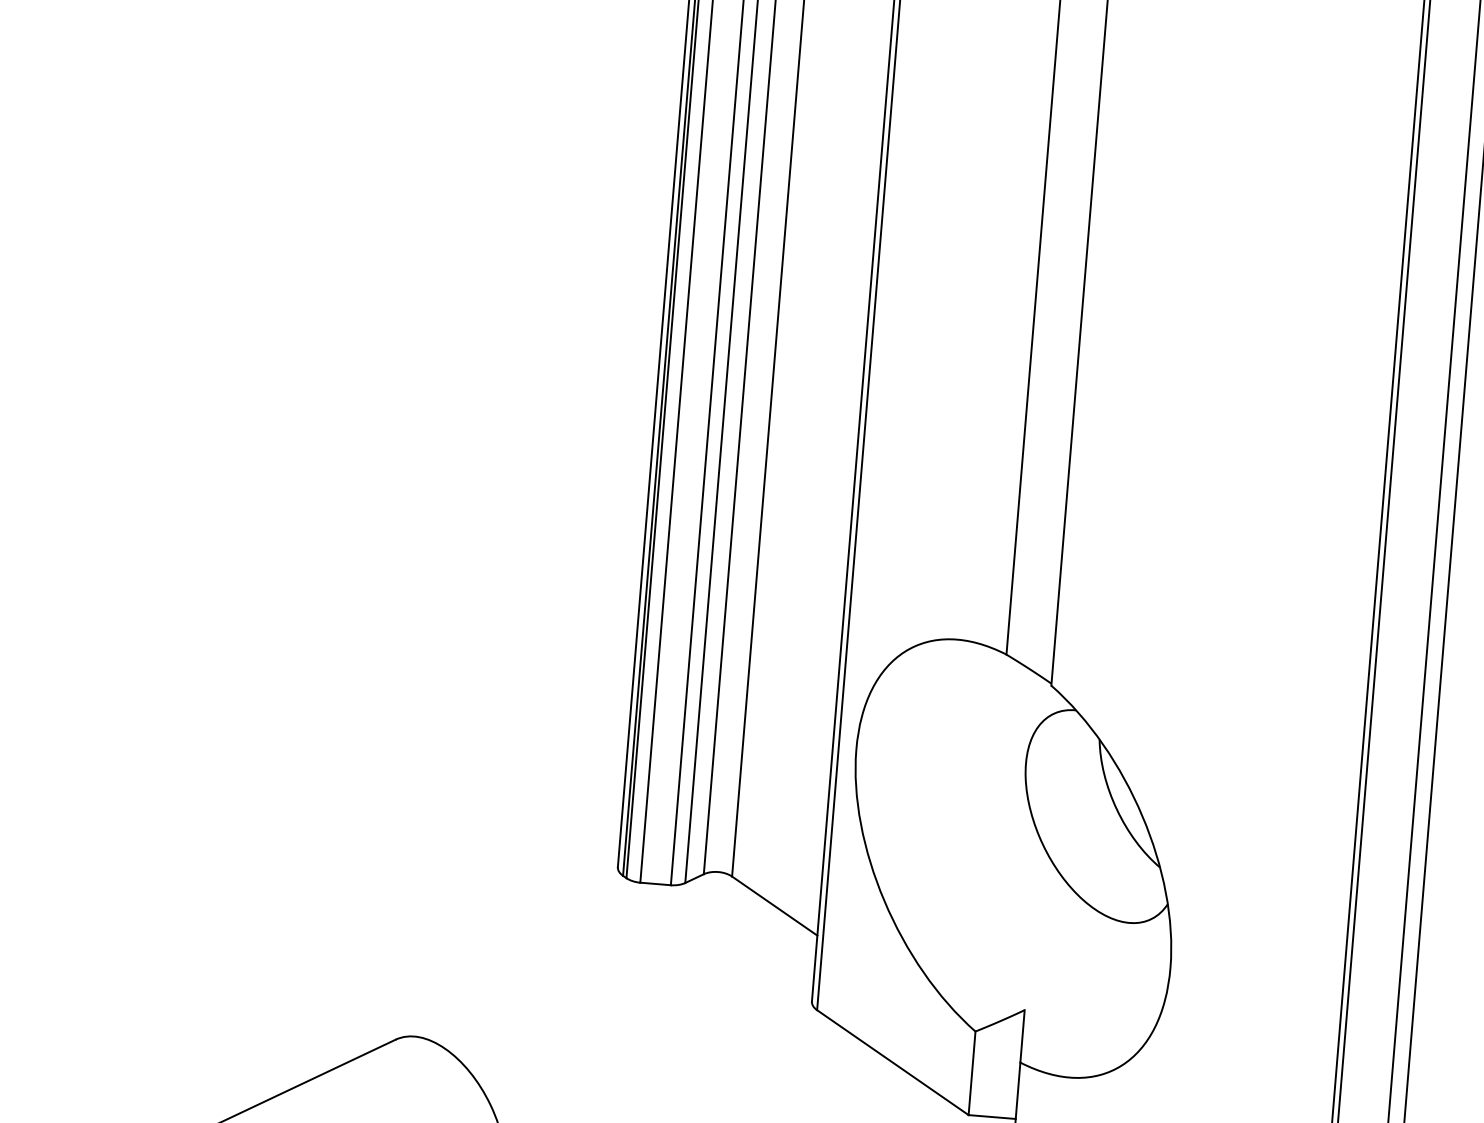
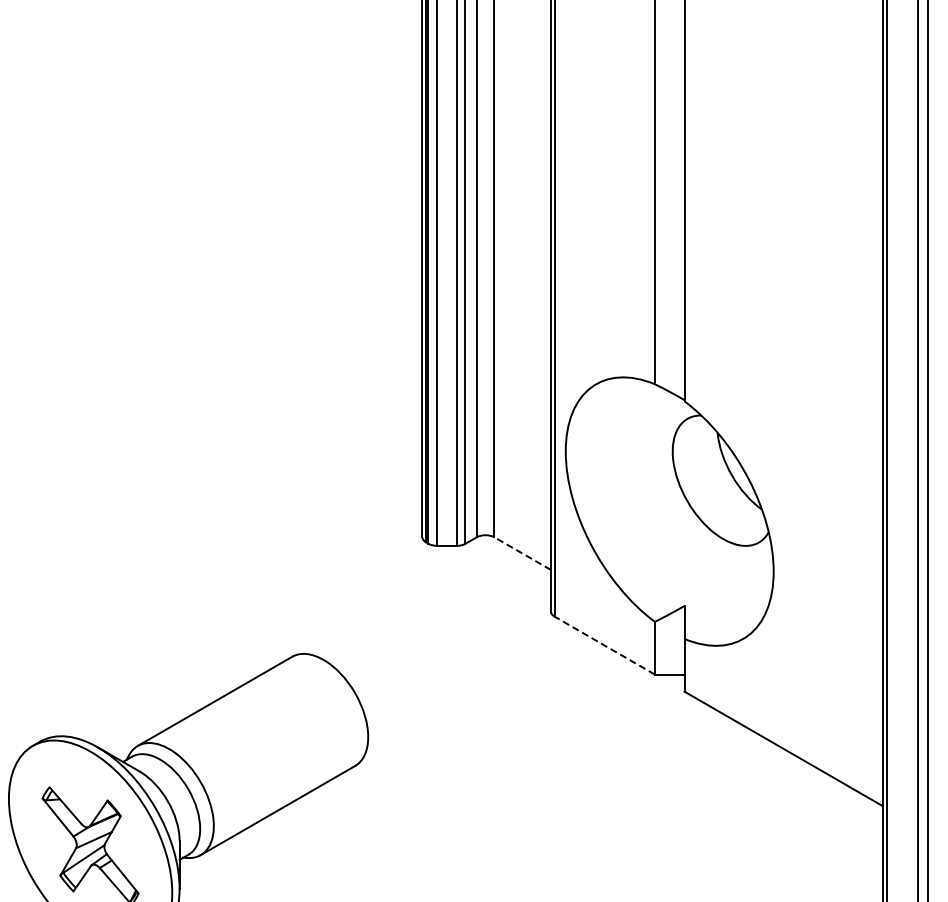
line: (774, 905) -> (522, 553), solid -> dashed
line: (892, 1062) -> (604, 645), solid -> dashed

